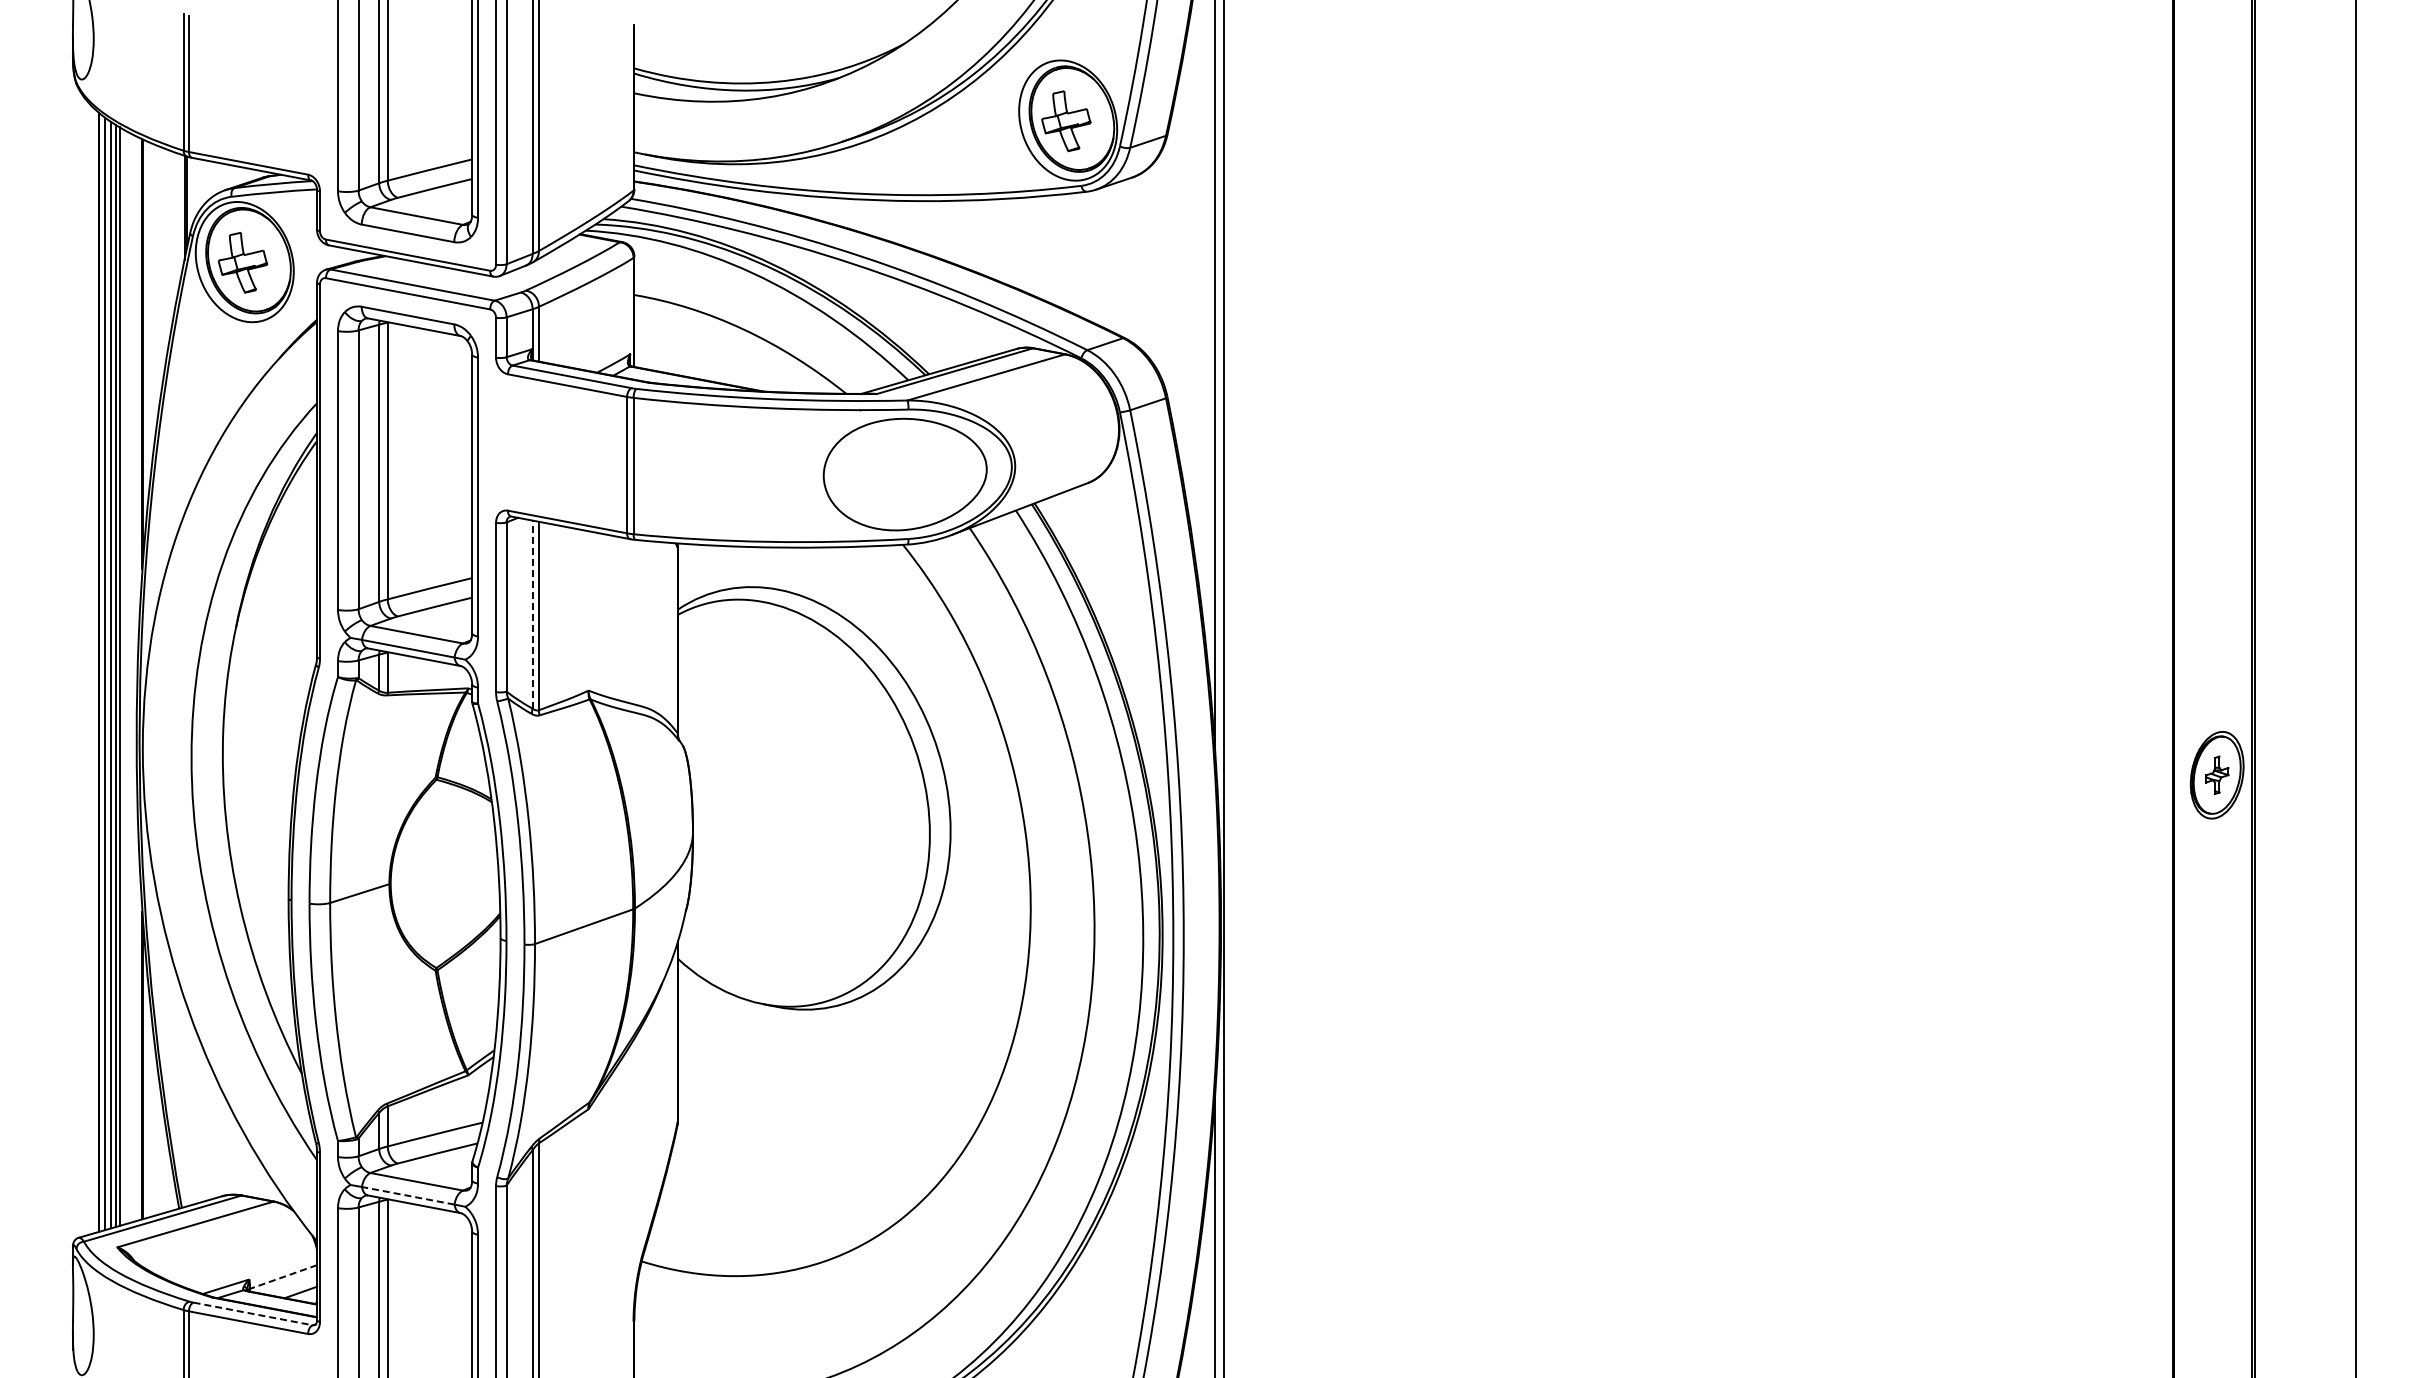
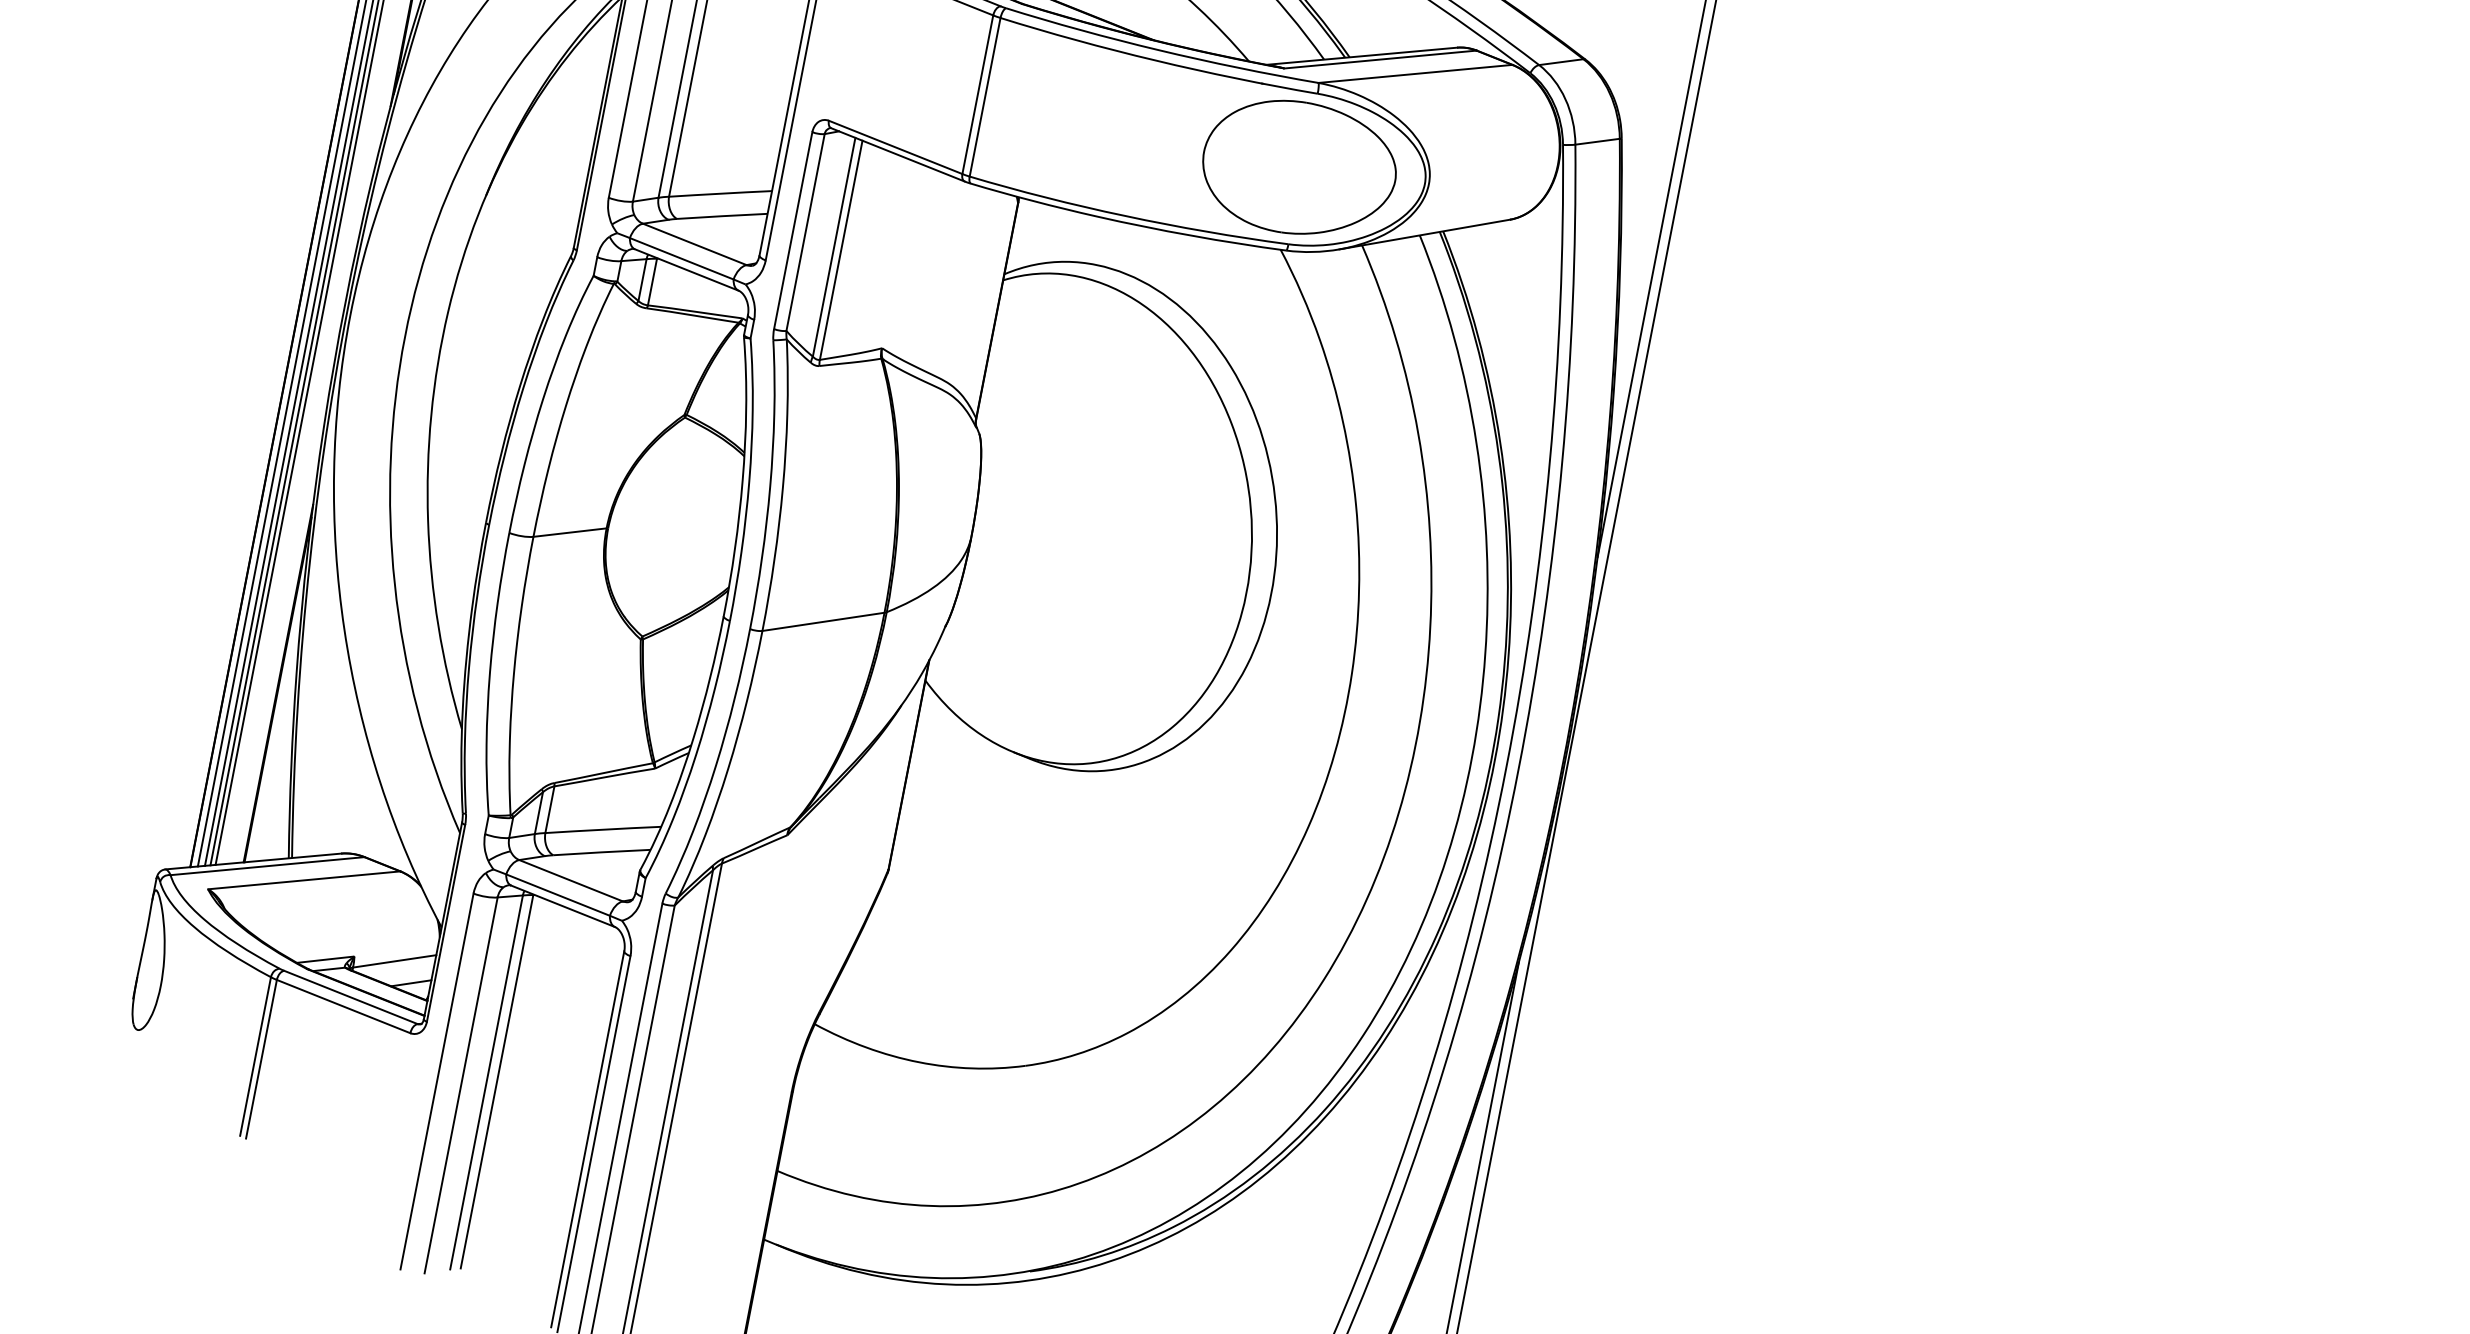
line: (532, 614) -> (834, 247), dashed -> solid
line: (407, 1195) -> (557, 894), dashed -> solid
line: (283, 1277) -> (394, 961), dashed -> solid
line: (253, 1313) -> (351, 997), dashed -> solid

